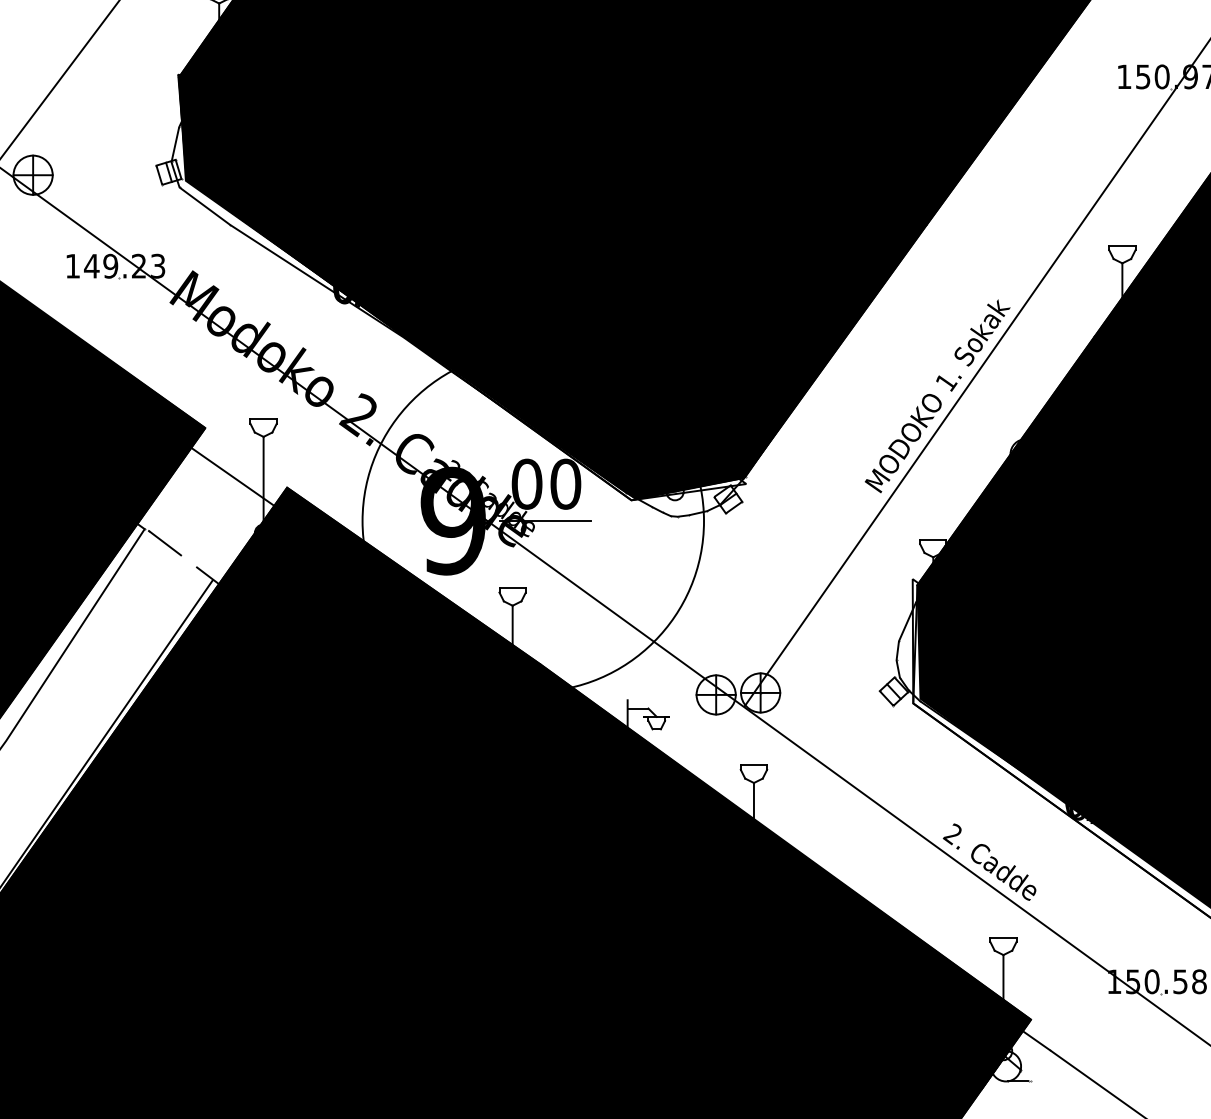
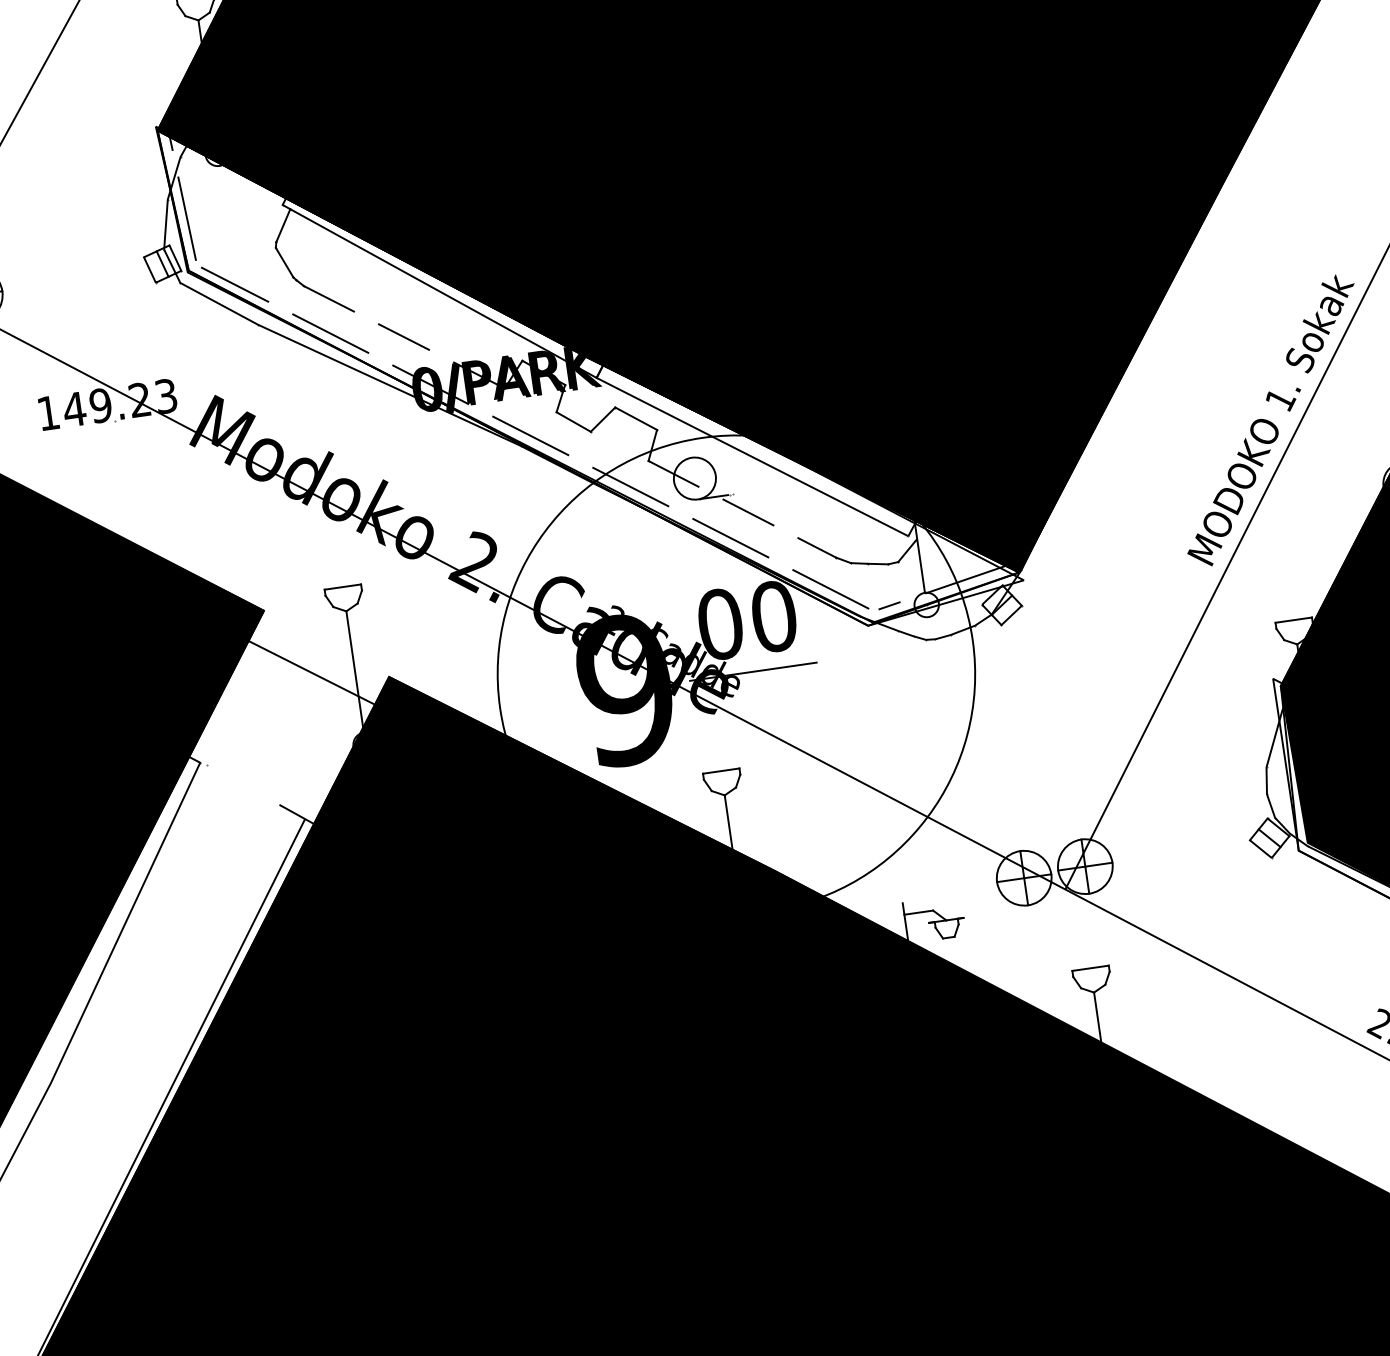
fill: (461, 287) -> (590, 365), removed
line: (165, 543) -> (231, 778), removed

